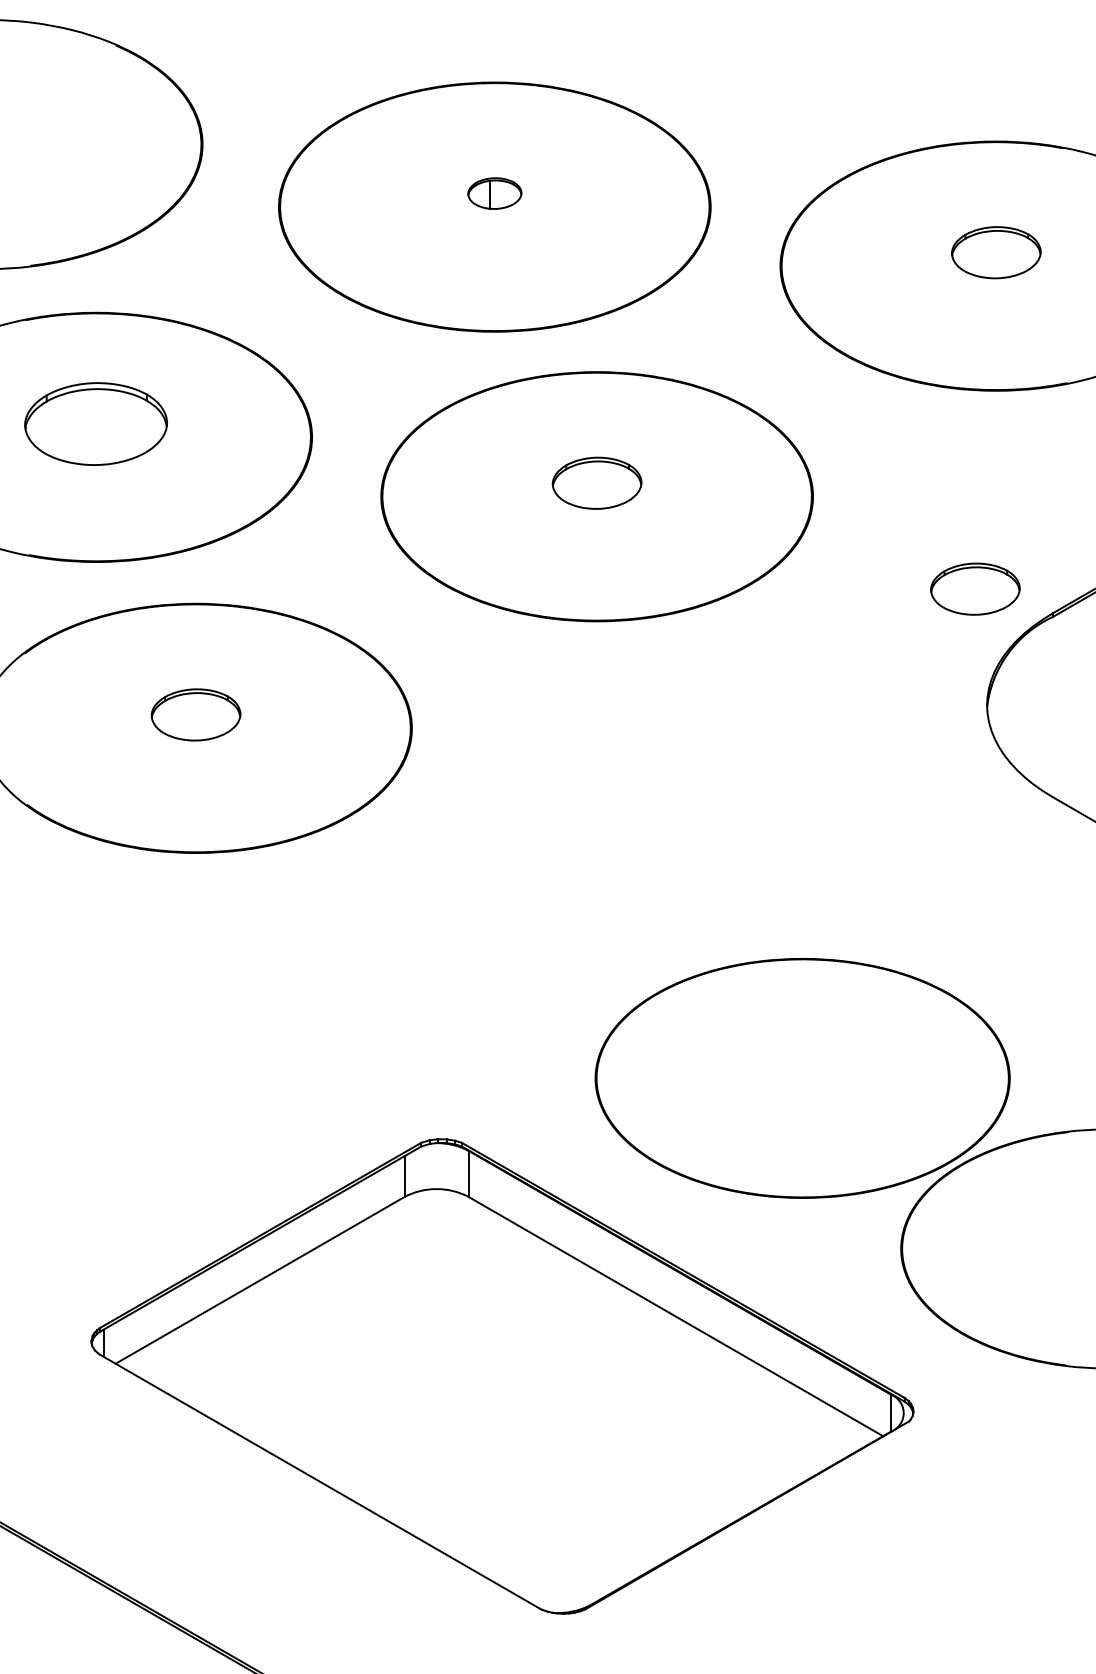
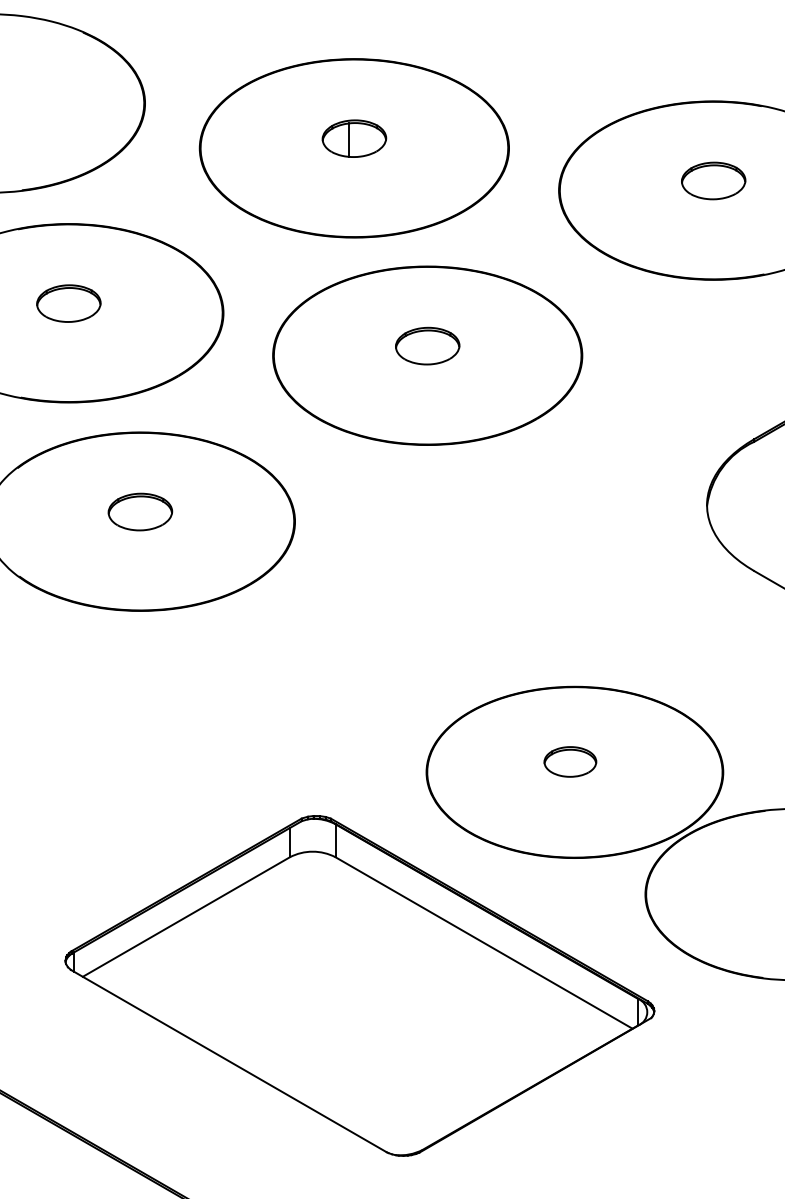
part: (494, 193) -> (354, 138), size x1.67
part: (95, 423) -> (68, 303), size x0.62
part: (975, 588) -> (698, 421), removed
part: (796, 1063) -> (570, 761), added

